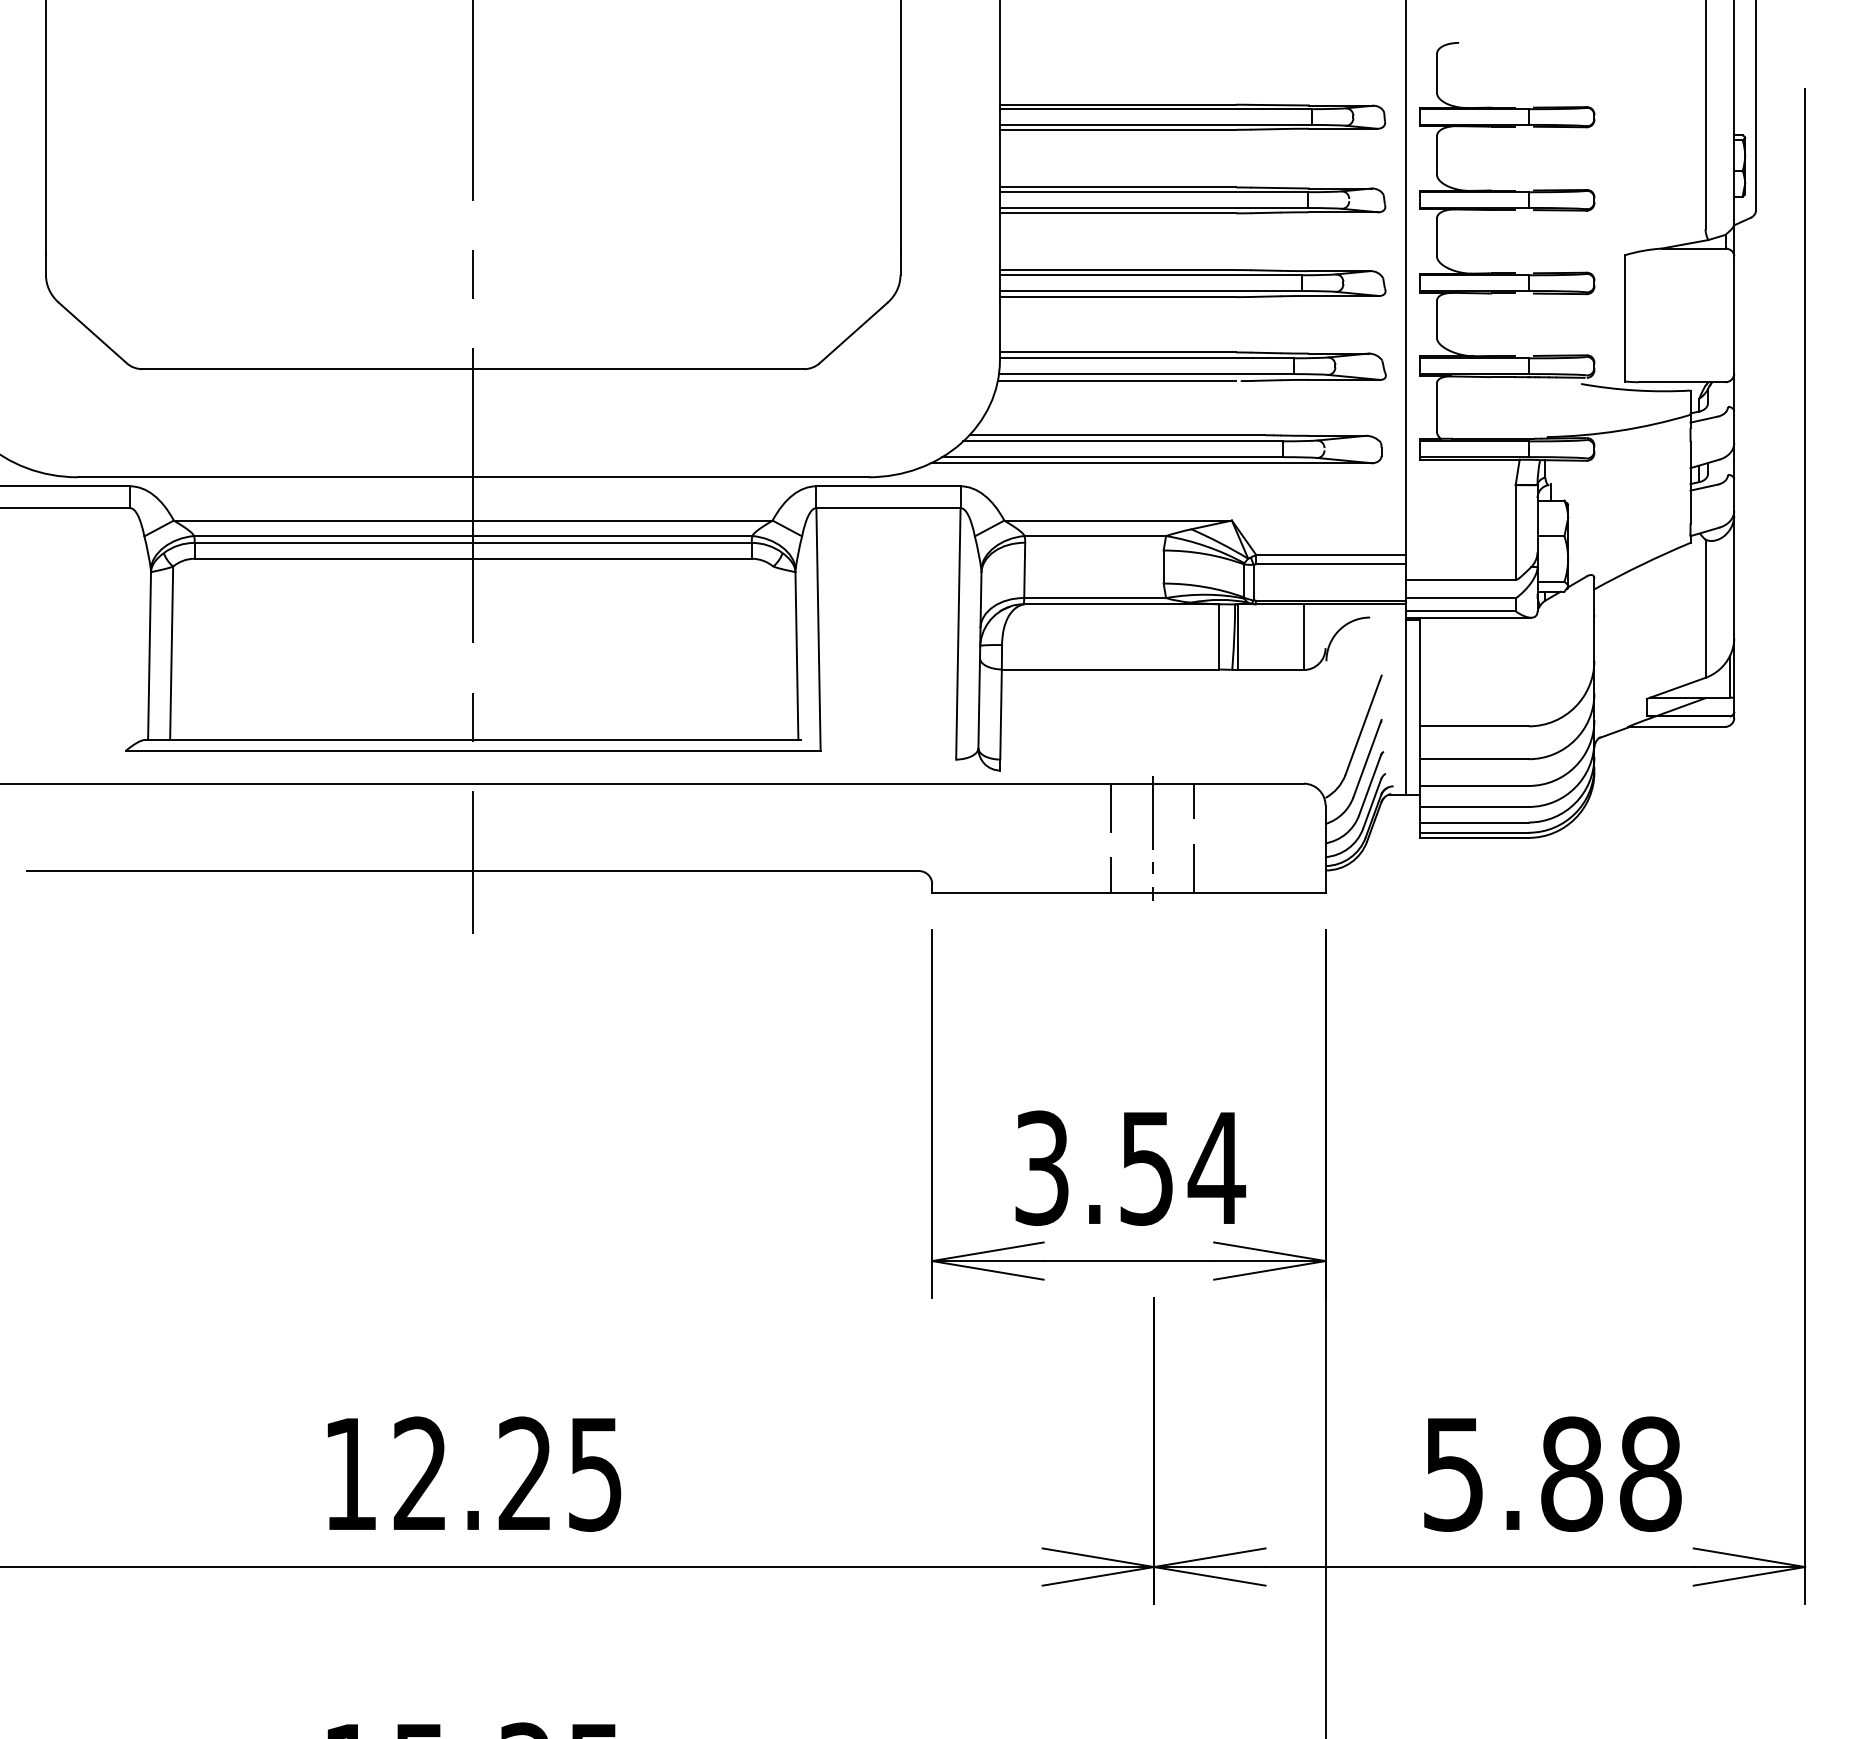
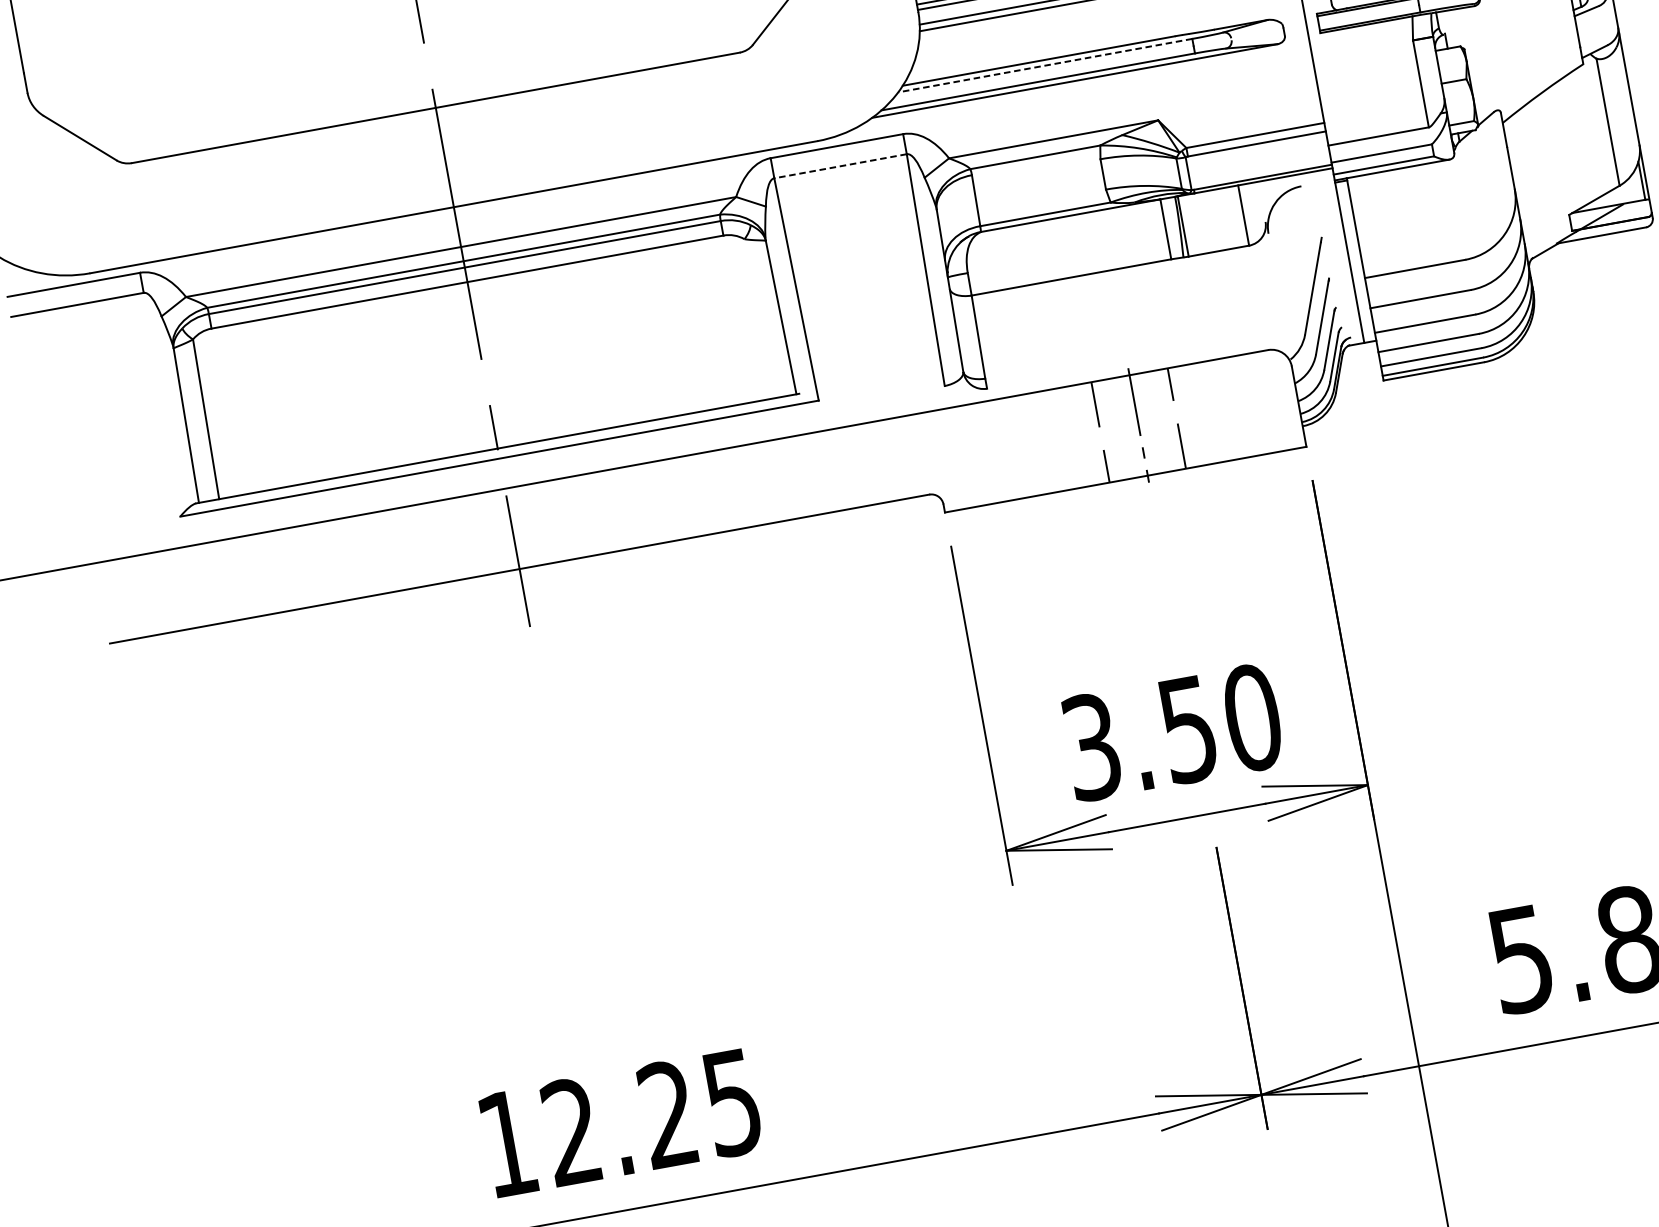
line: (1122, 441) -> (1044, 65), solid -> dashed
line: (887, 508) -> (839, 166), solid -> dashed
text: (1216, 1167) -> (1252, 717), 3.54 -> 3.50

